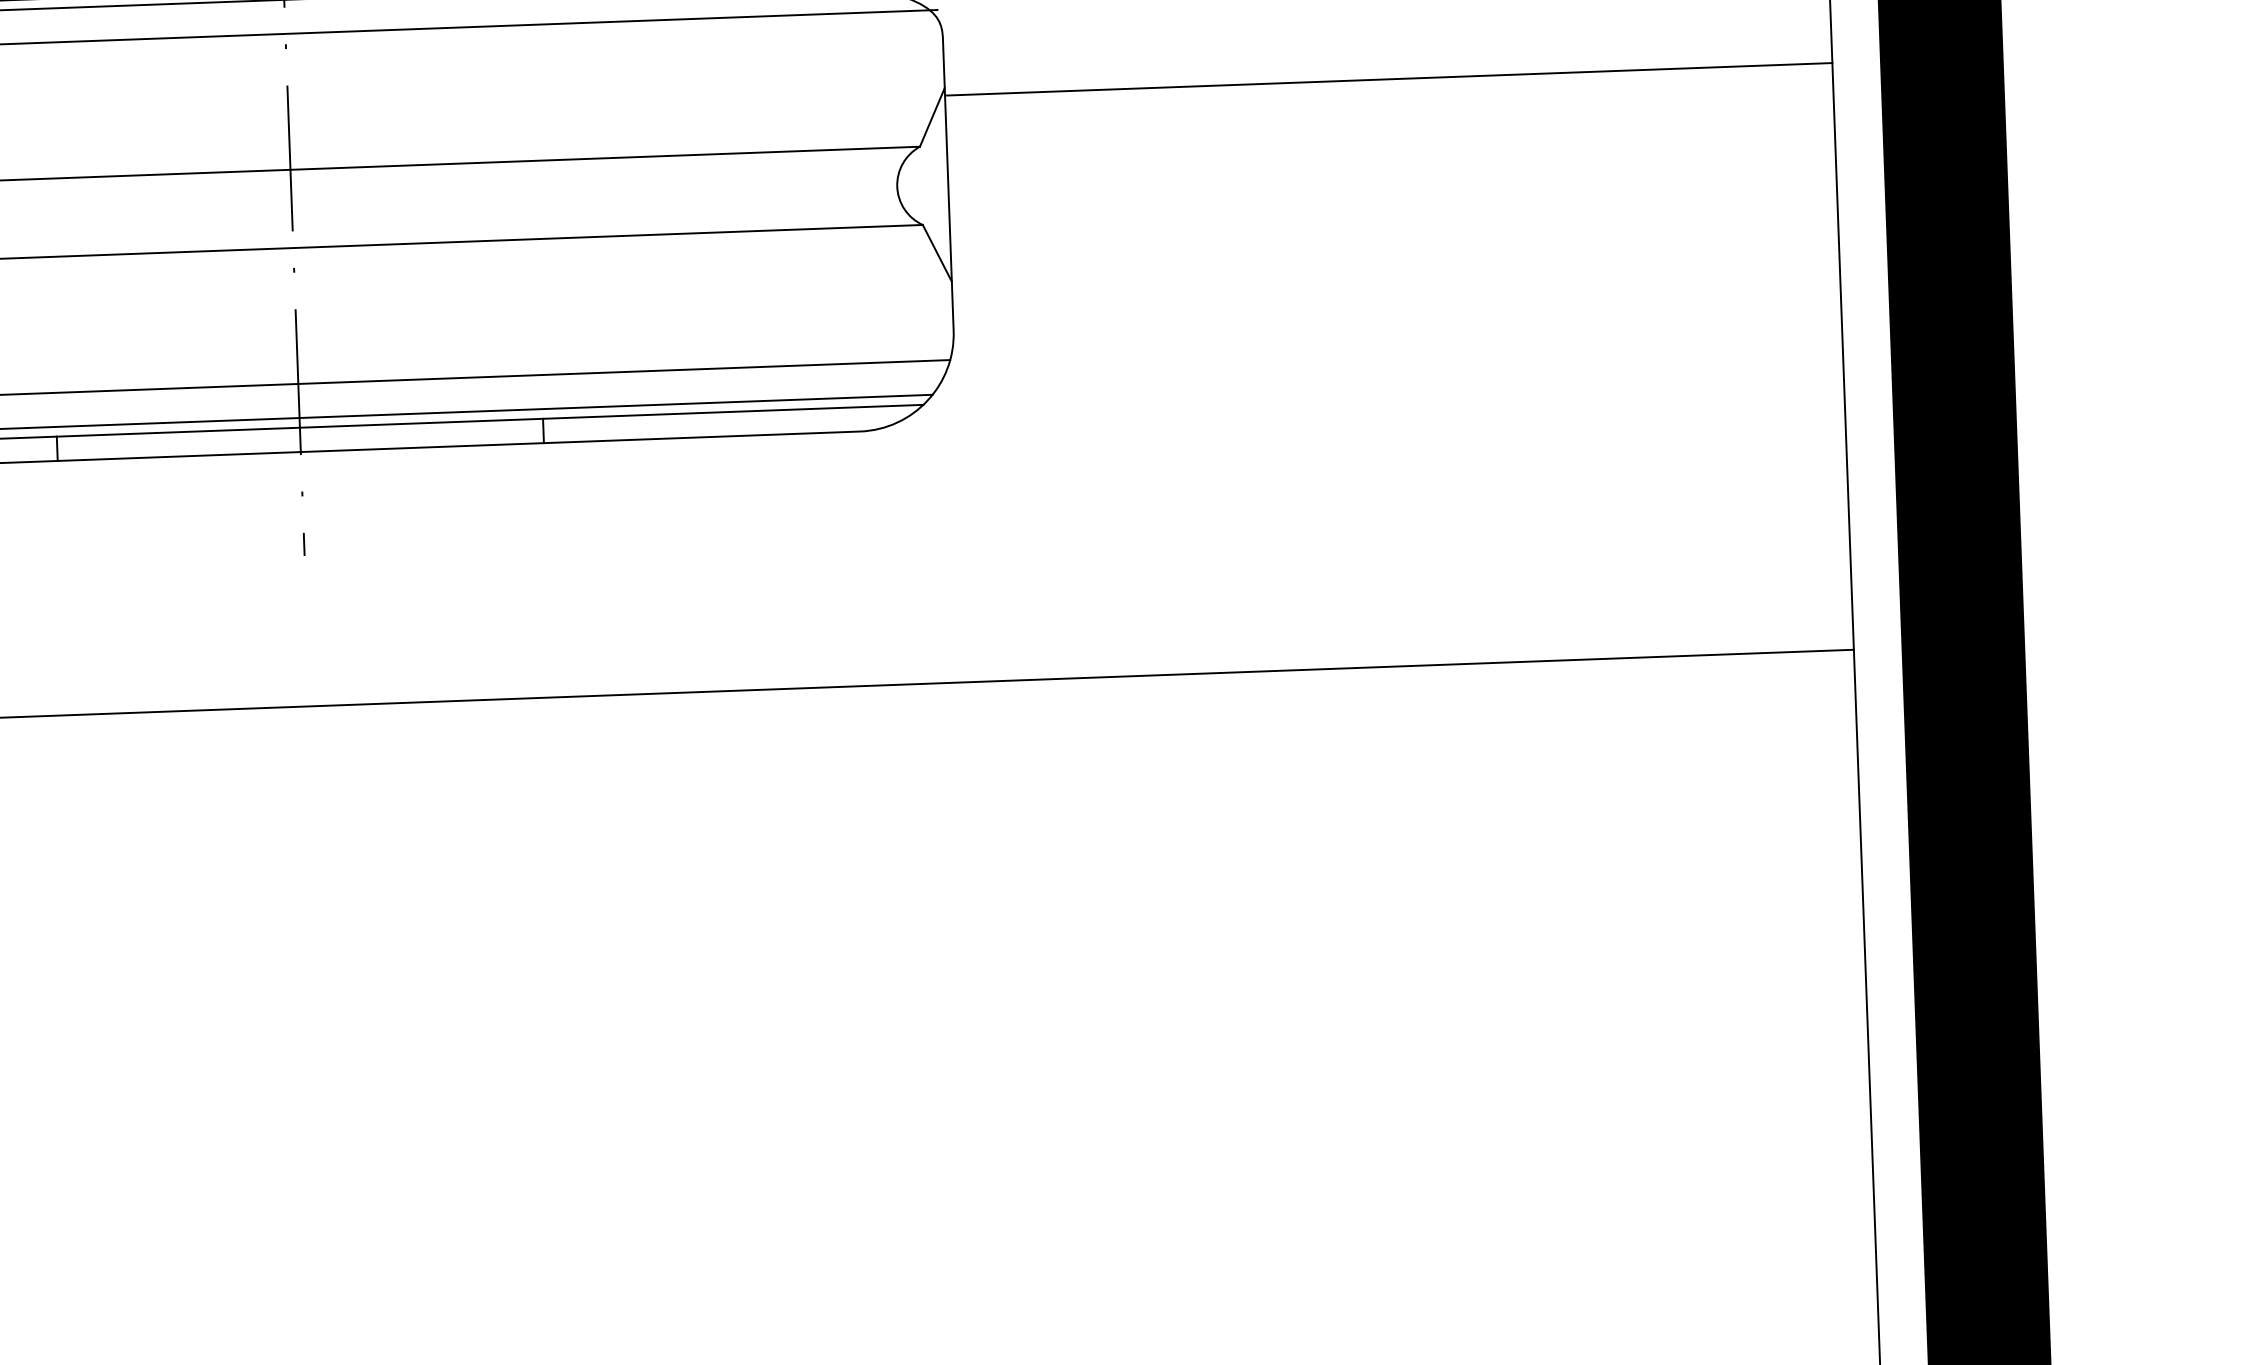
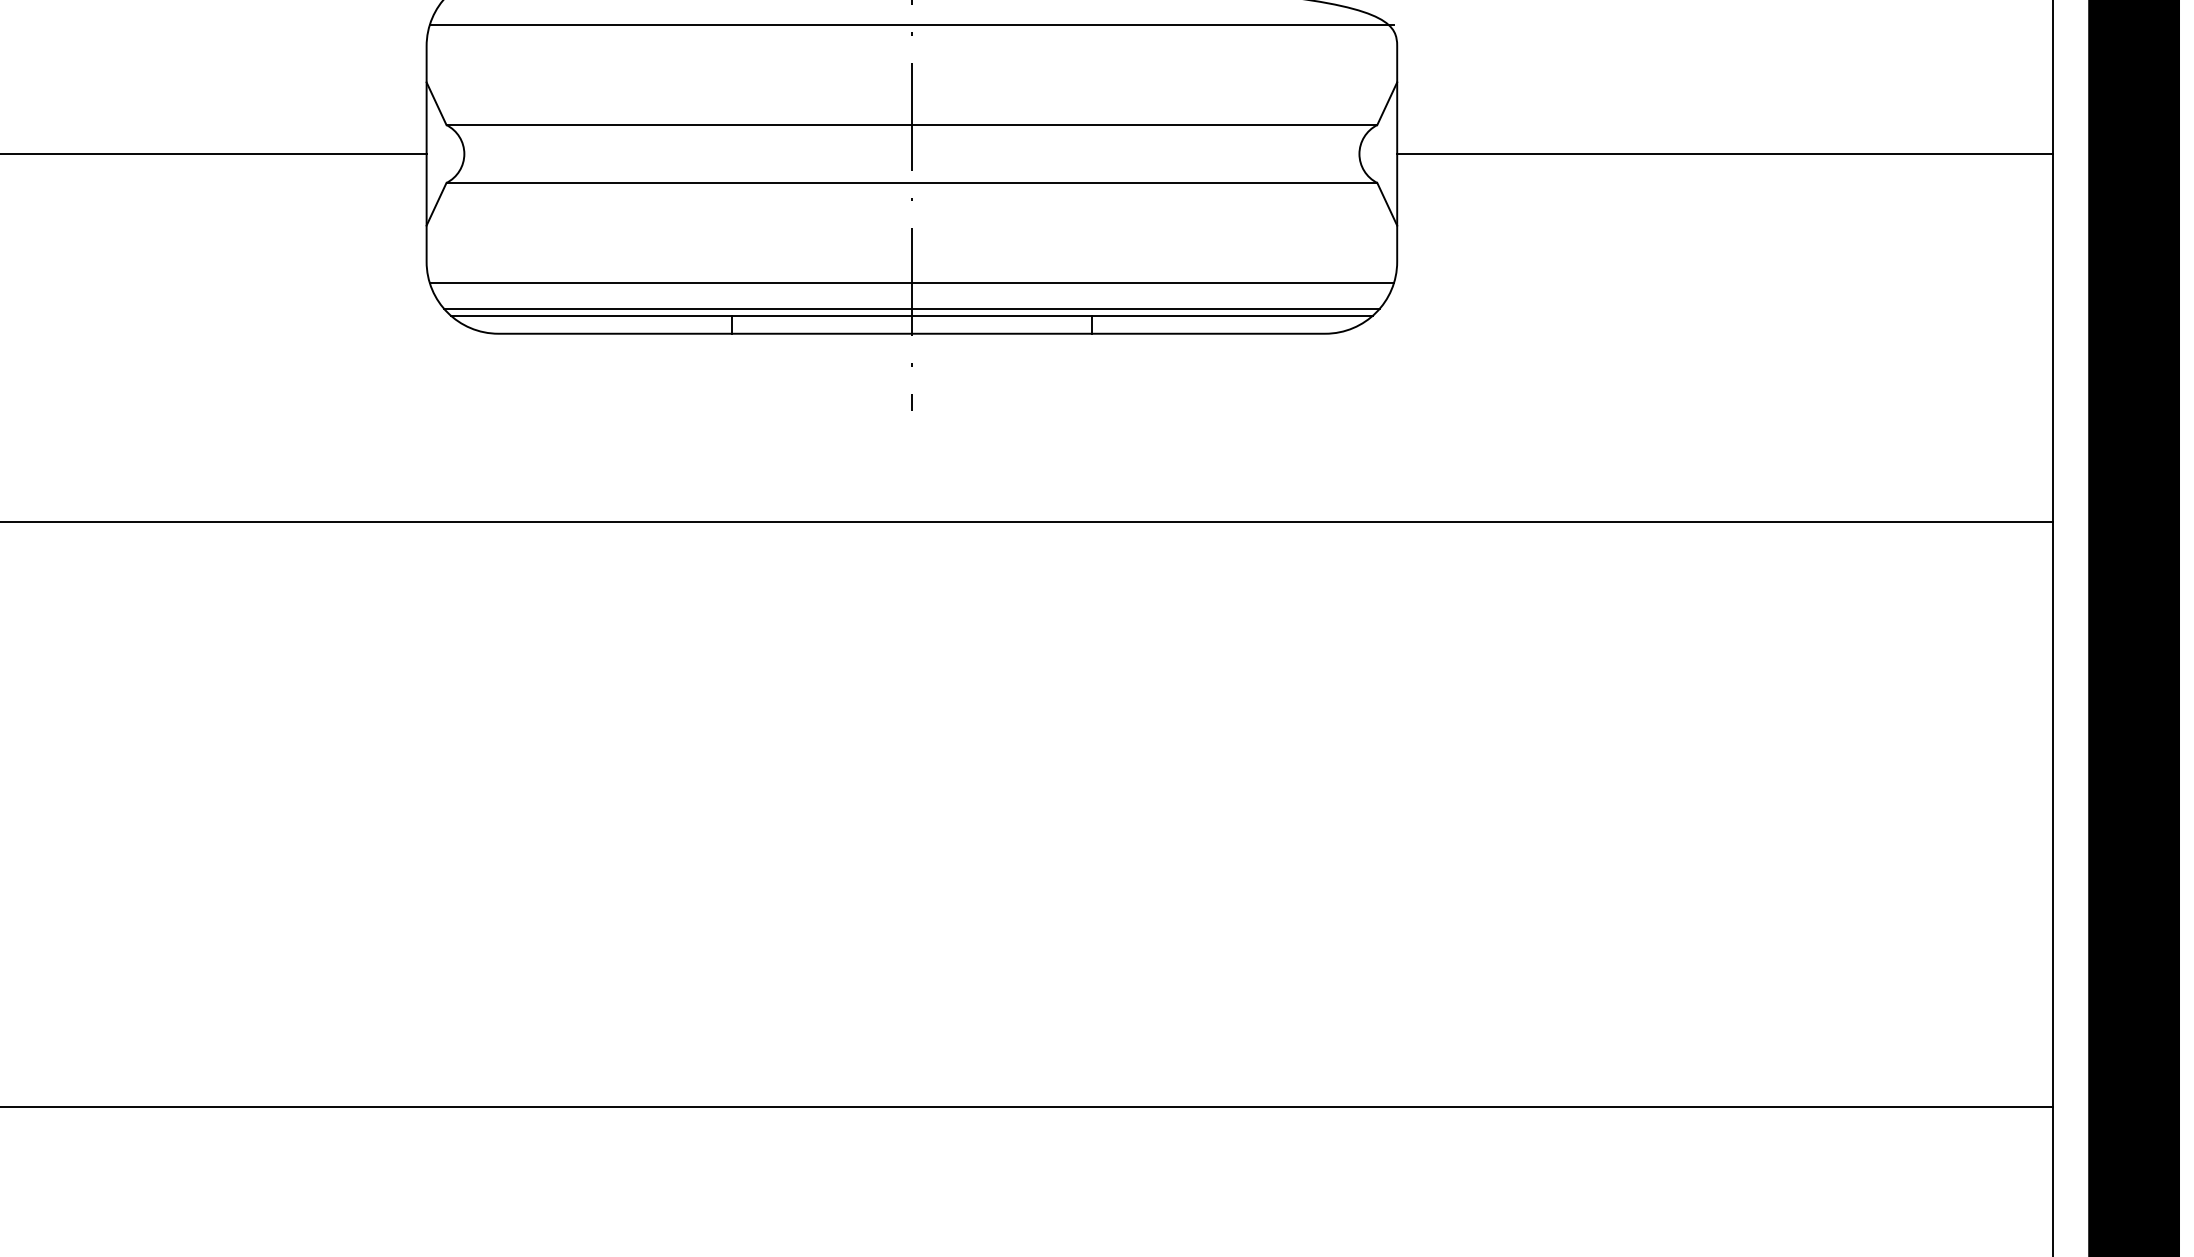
line: (1389, 79) -> (1725, 154), moved

